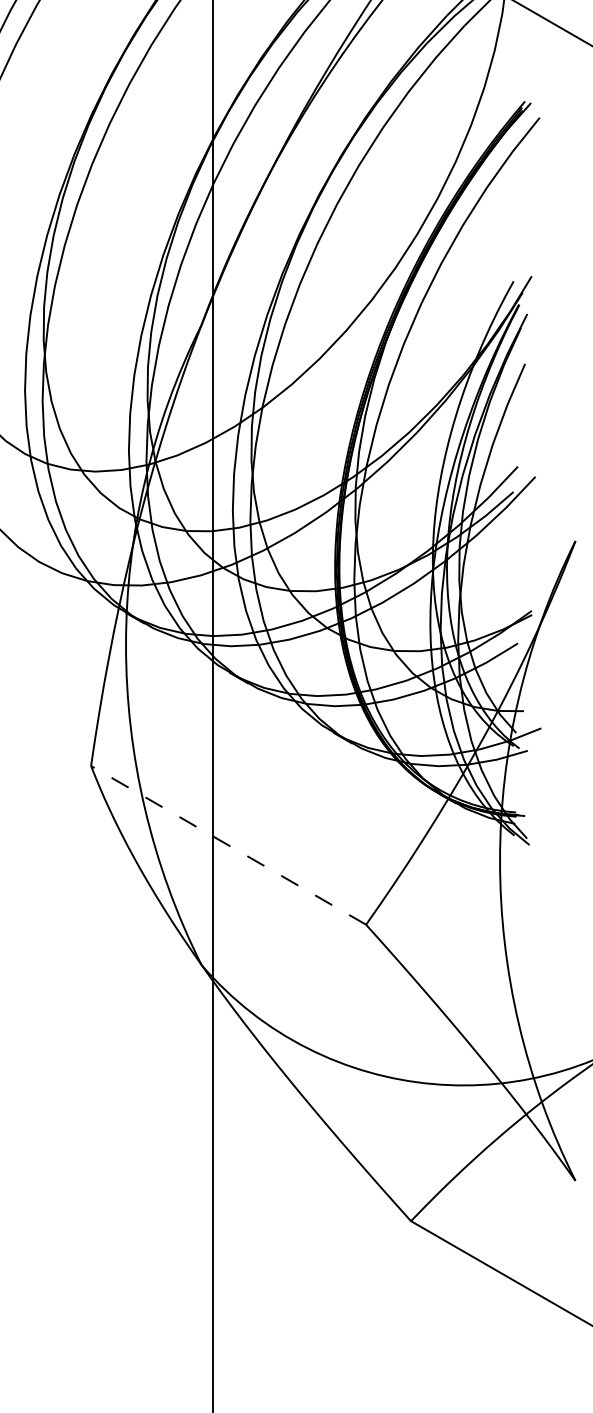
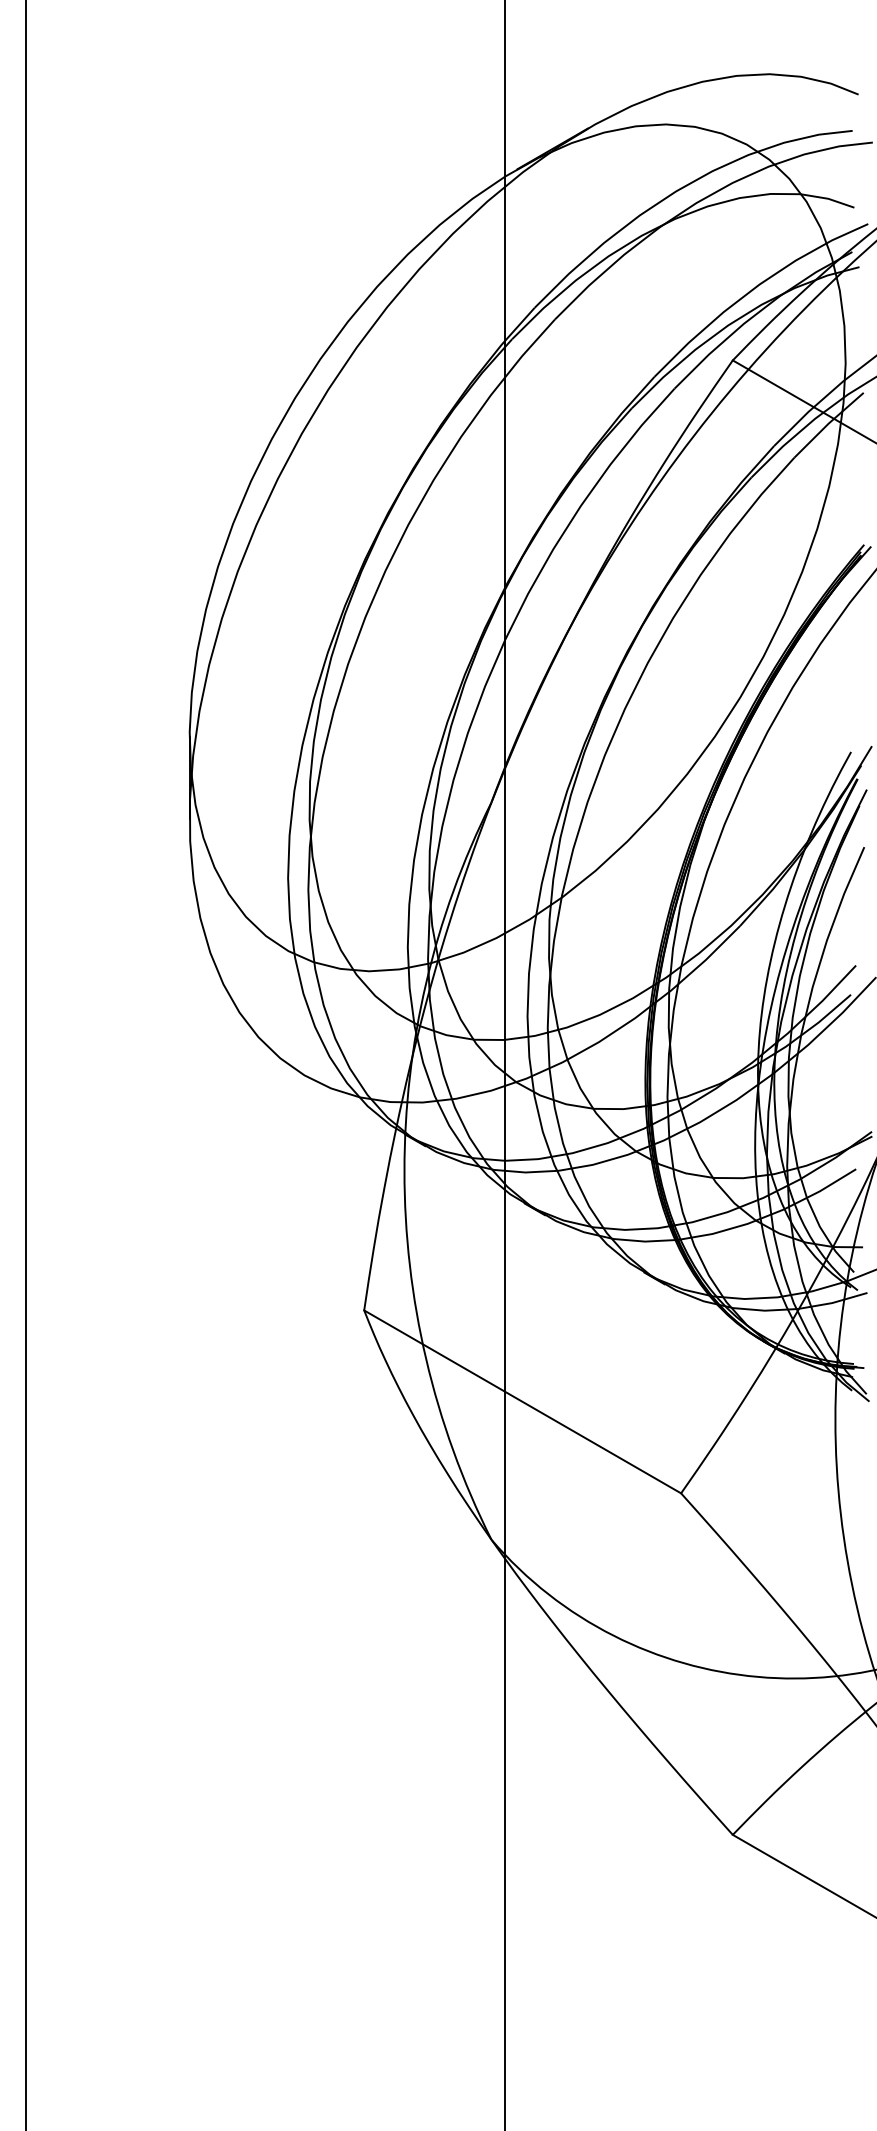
line: (228, 845) -> (522, 1401), dashed -> solid

